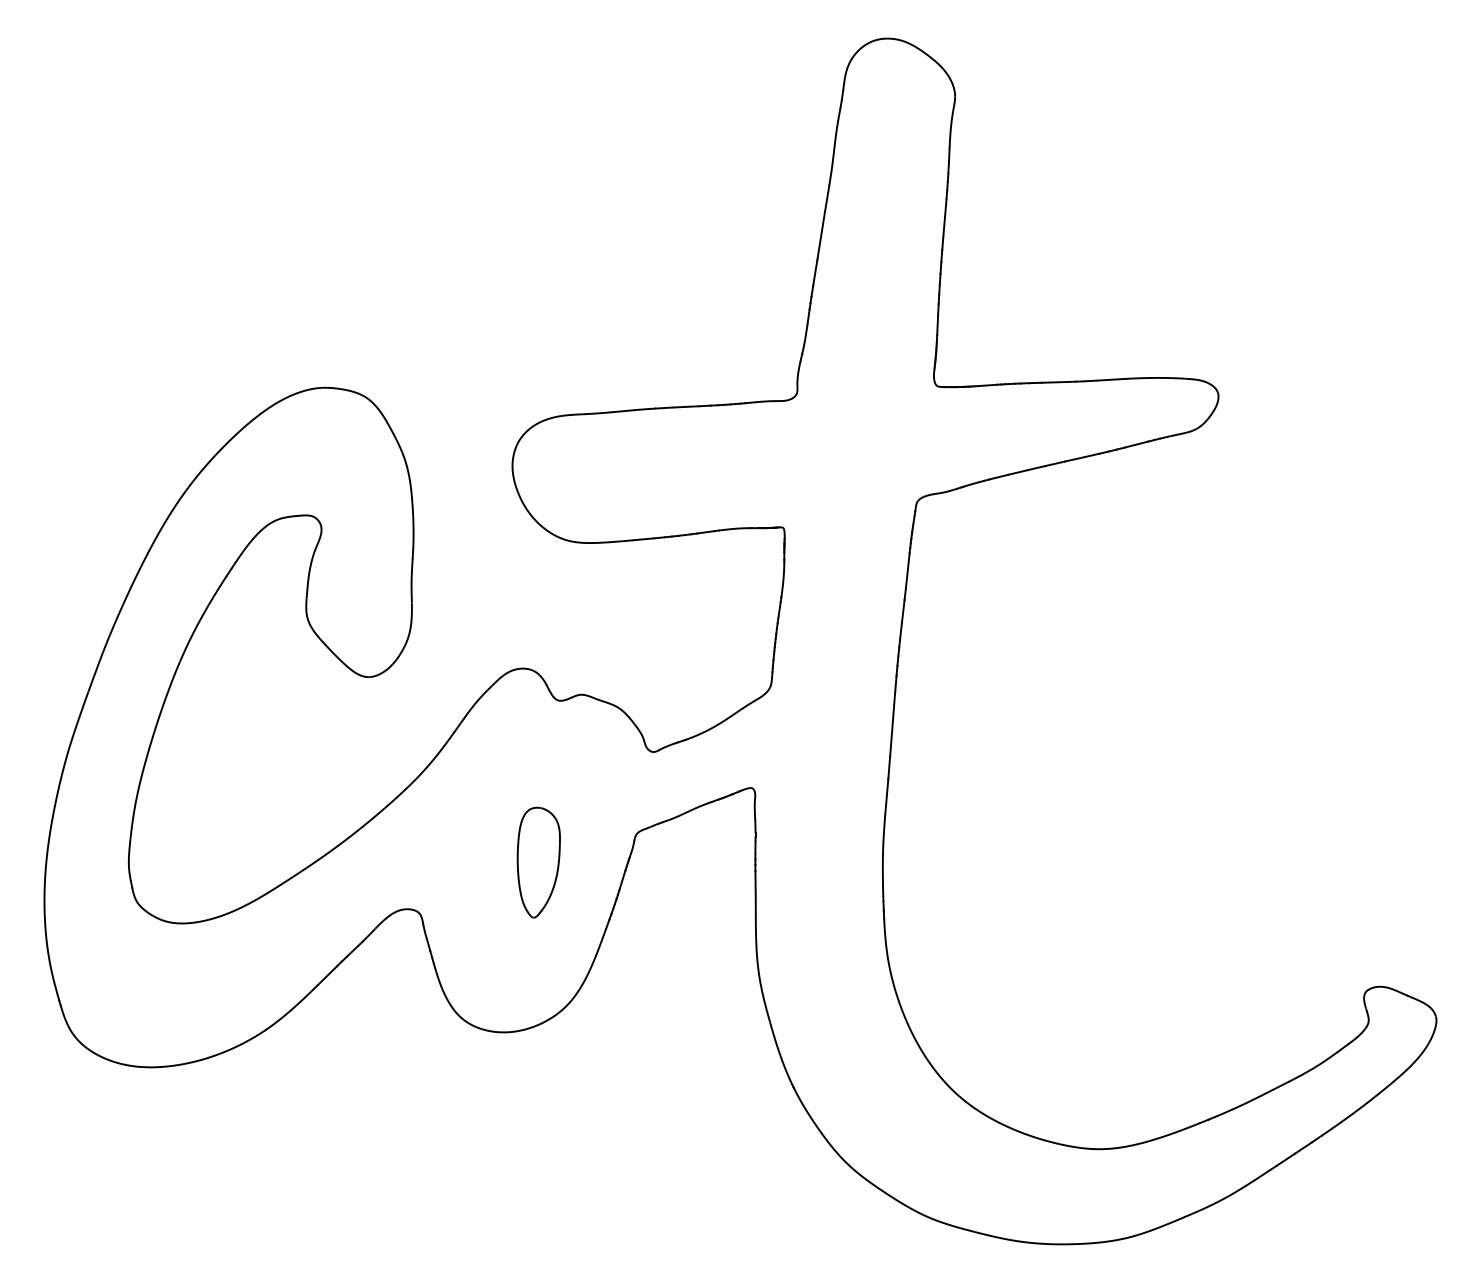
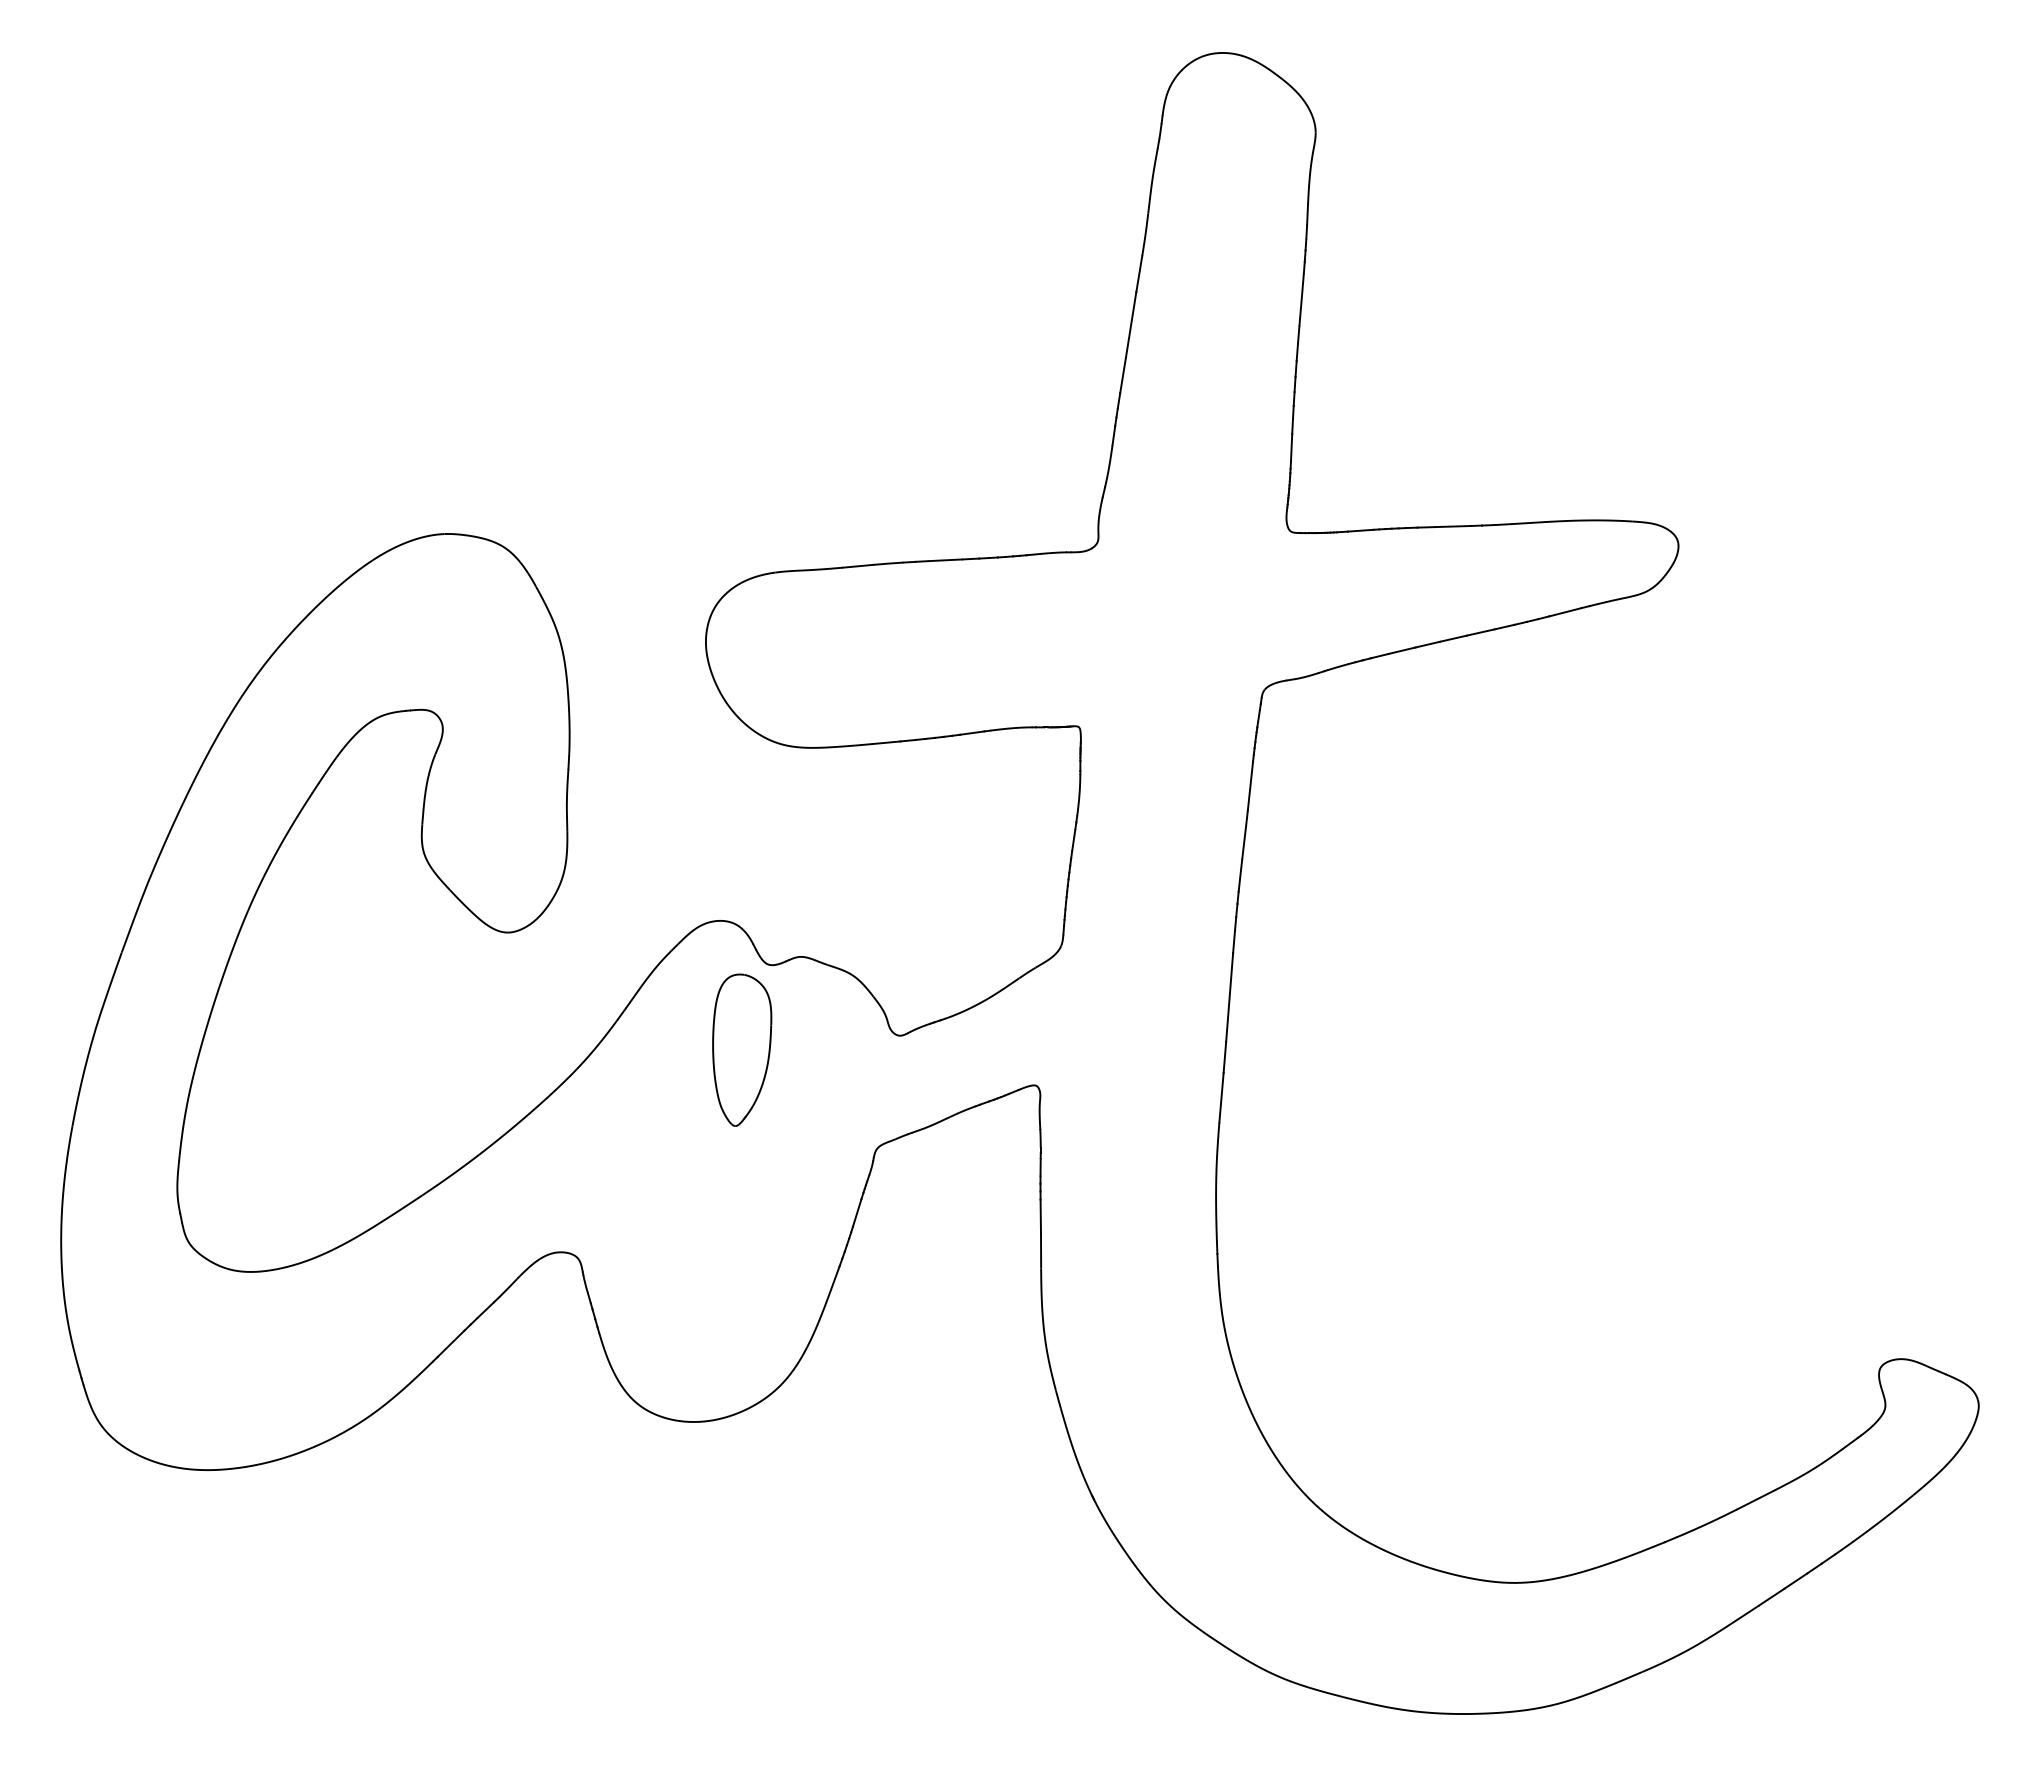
part: (539, 862) -> (742, 1049), moved

